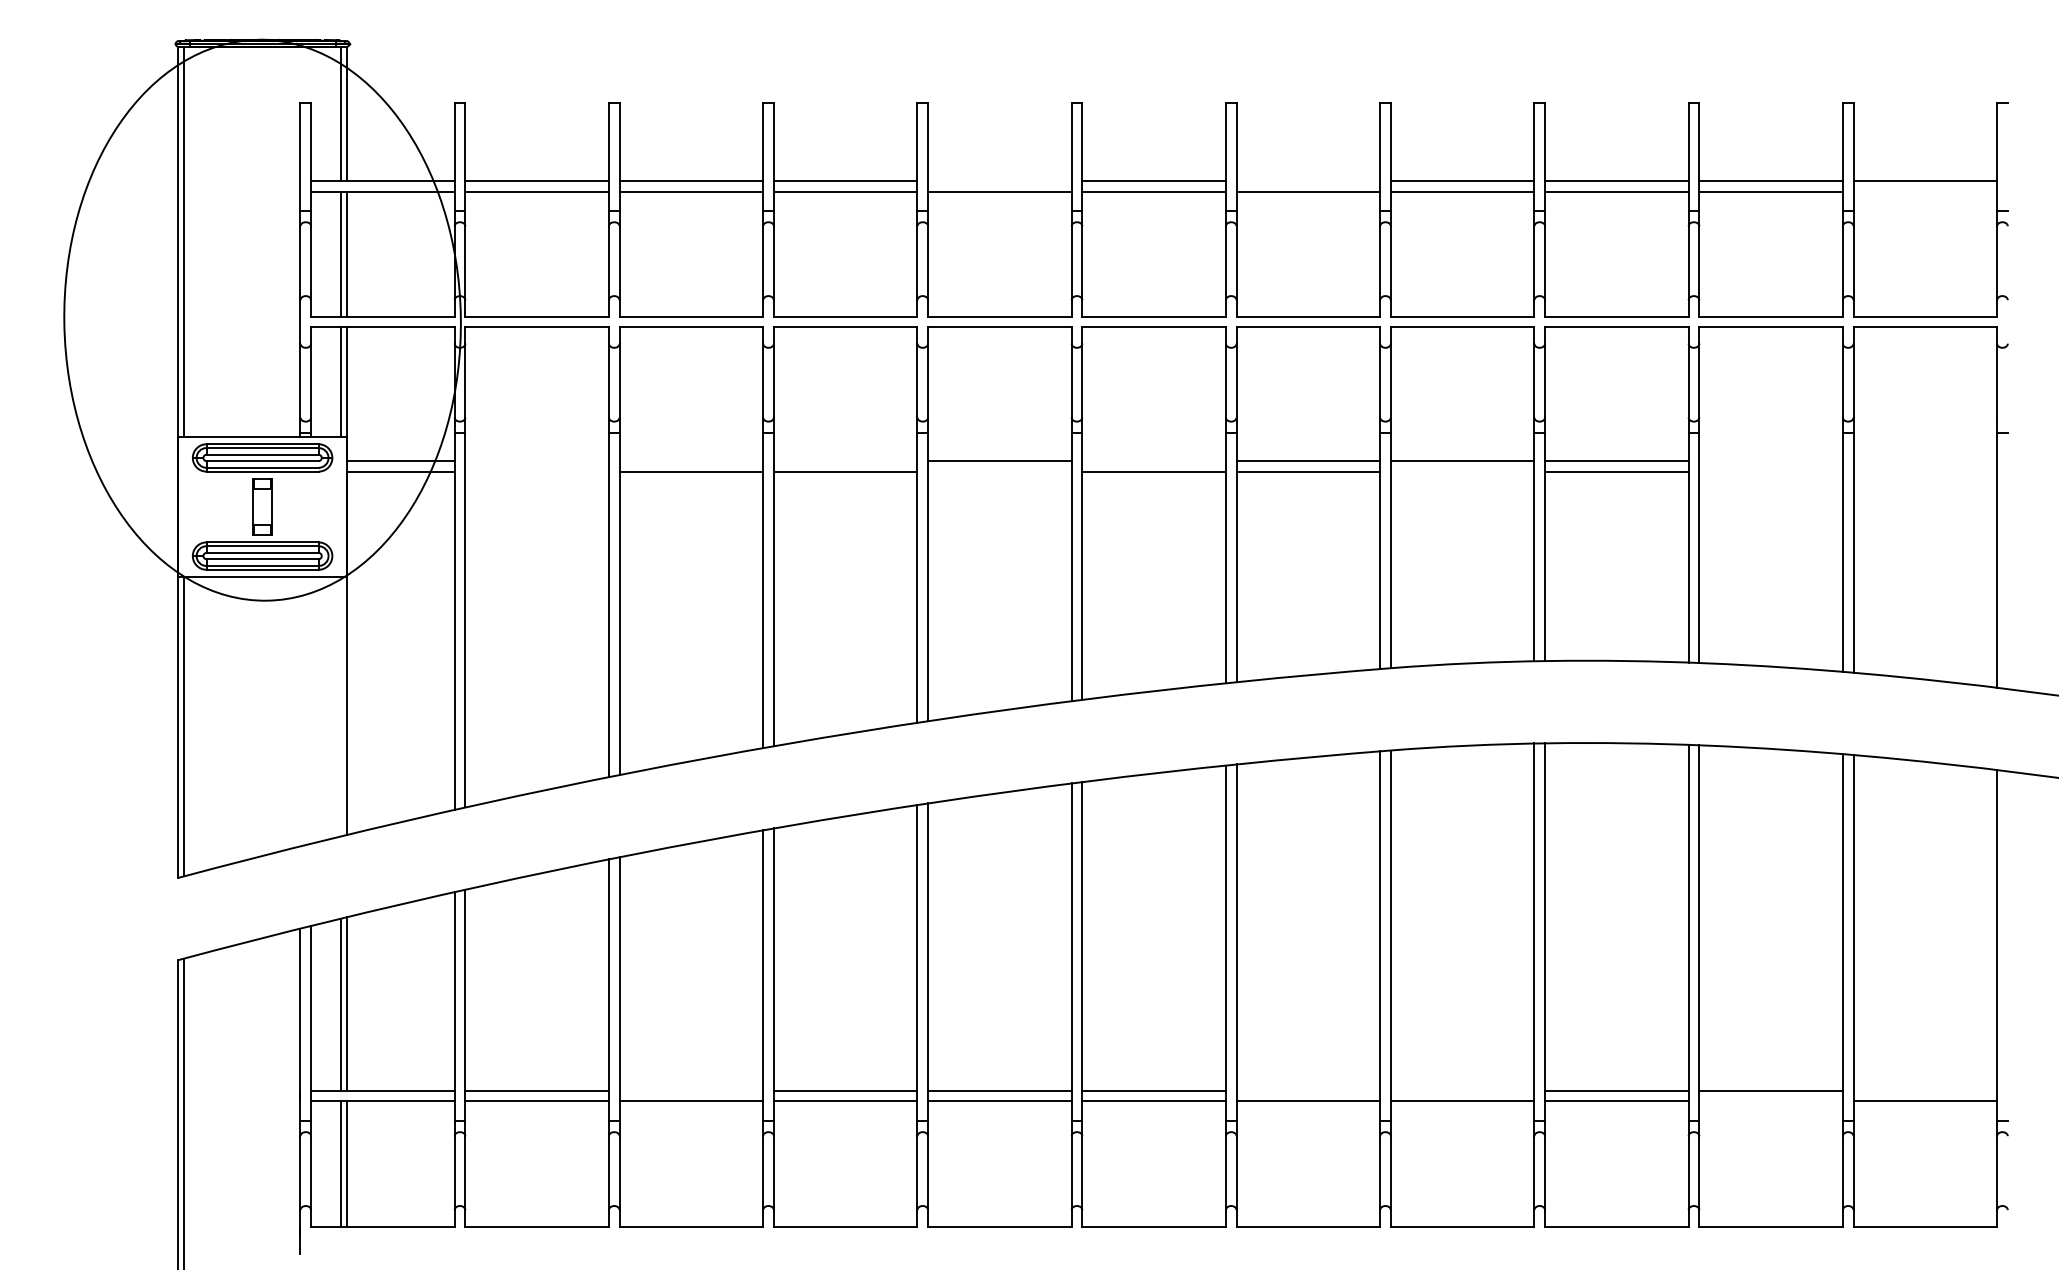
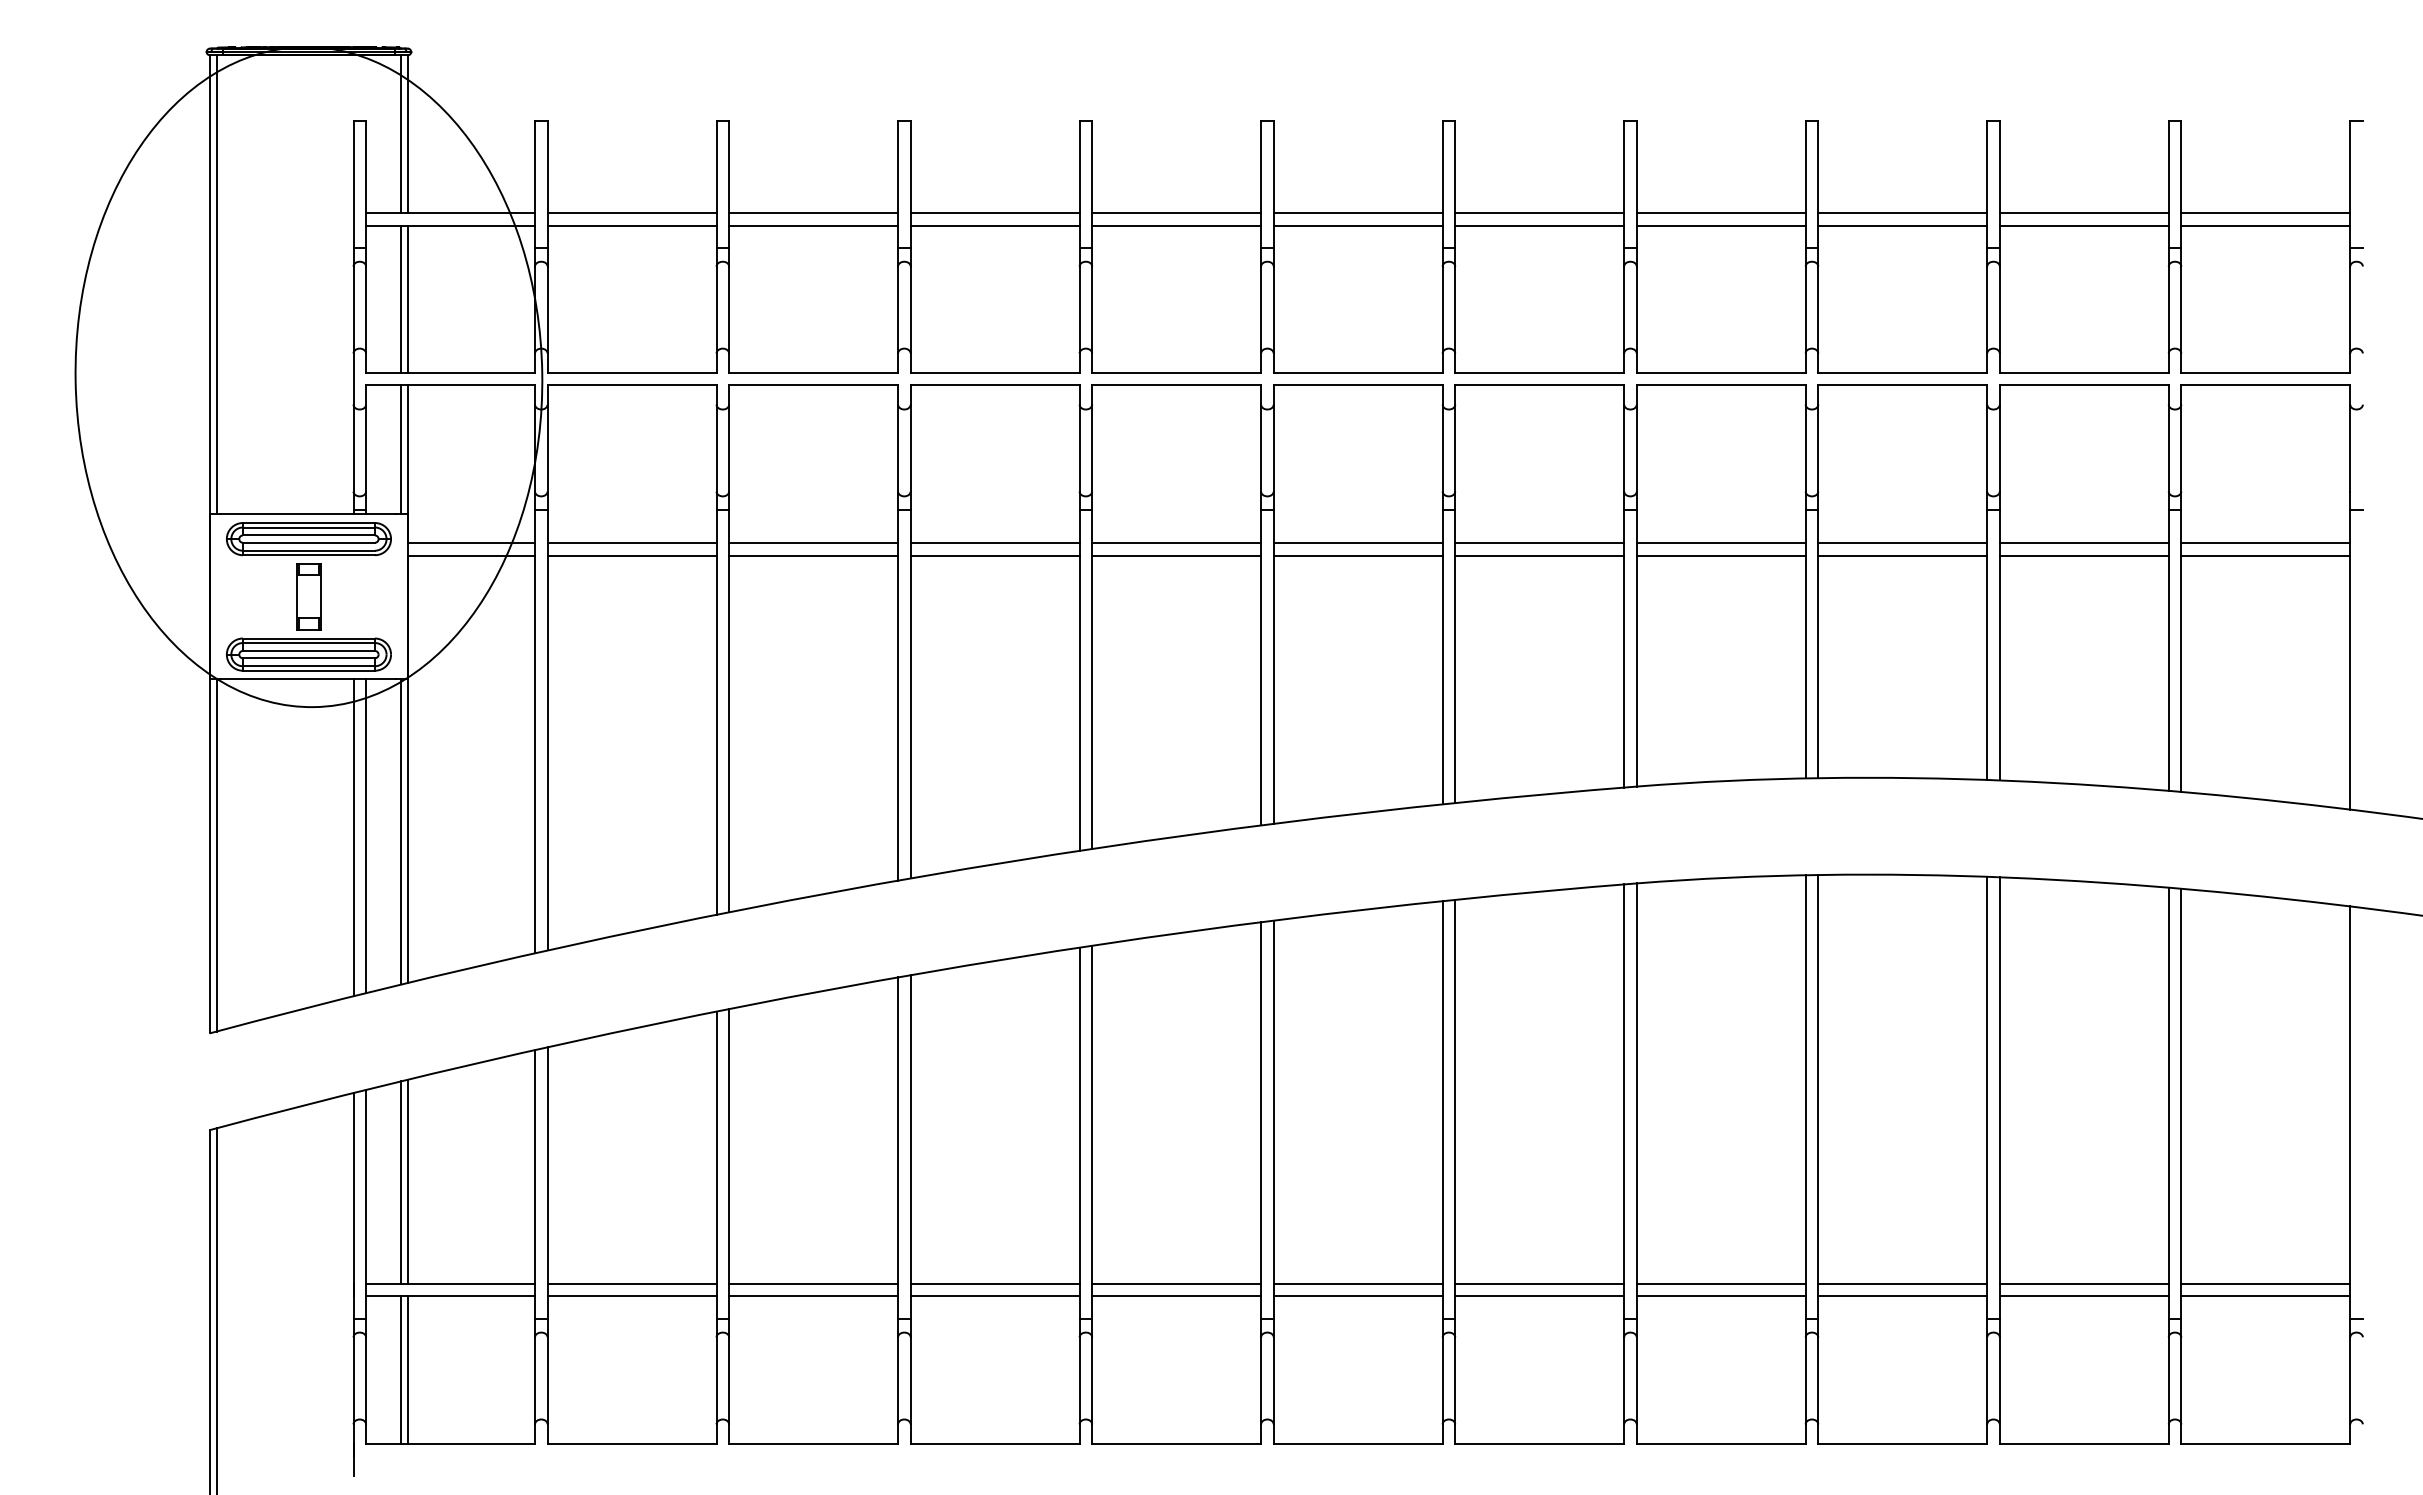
line: (999, 181) -> (1176, 213), added
line: (1308, 181) -> (1539, 213), added
line: (1925, 191) -> (2265, 225), added
line: (536, 461) -> (631, 543), added
line: (691, 461) -> (813, 543), added
line: (845, 461) -> (994, 543), added
line: (1153, 461) -> (1357, 543), added
line: (1770, 461) -> (2083, 543), added
line: (1925, 461) -> (2265, 543), added
line: (536, 471) -> (631, 555), added
line: (999, 471) -> (1176, 555), added
line: (1461, 471) -> (1720, 555), added
line: (1770, 471) -> (2083, 555), added
line: (1925, 471) -> (2265, 555), added
line: (341, 706) -> (401, 831), added
line: (311, 710) -> (366, 836), added
line: (300, 711) -> (353, 837), added
line: (691, 1090) -> (813, 1283), added
line: (1308, 1090) -> (1539, 1283), added
line: (1461, 1090) -> (1720, 1283), added
line: (1925, 1090) -> (2265, 1283), added
line: (1770, 1101) -> (2083, 1296), added

